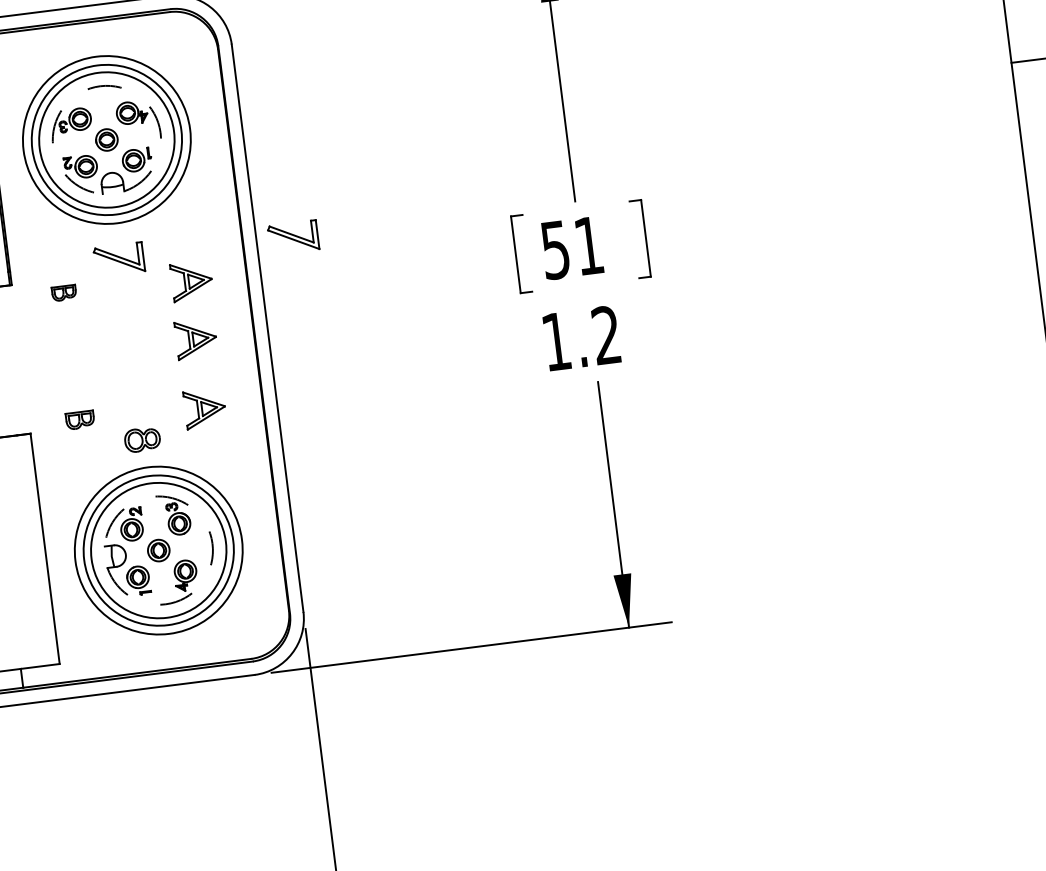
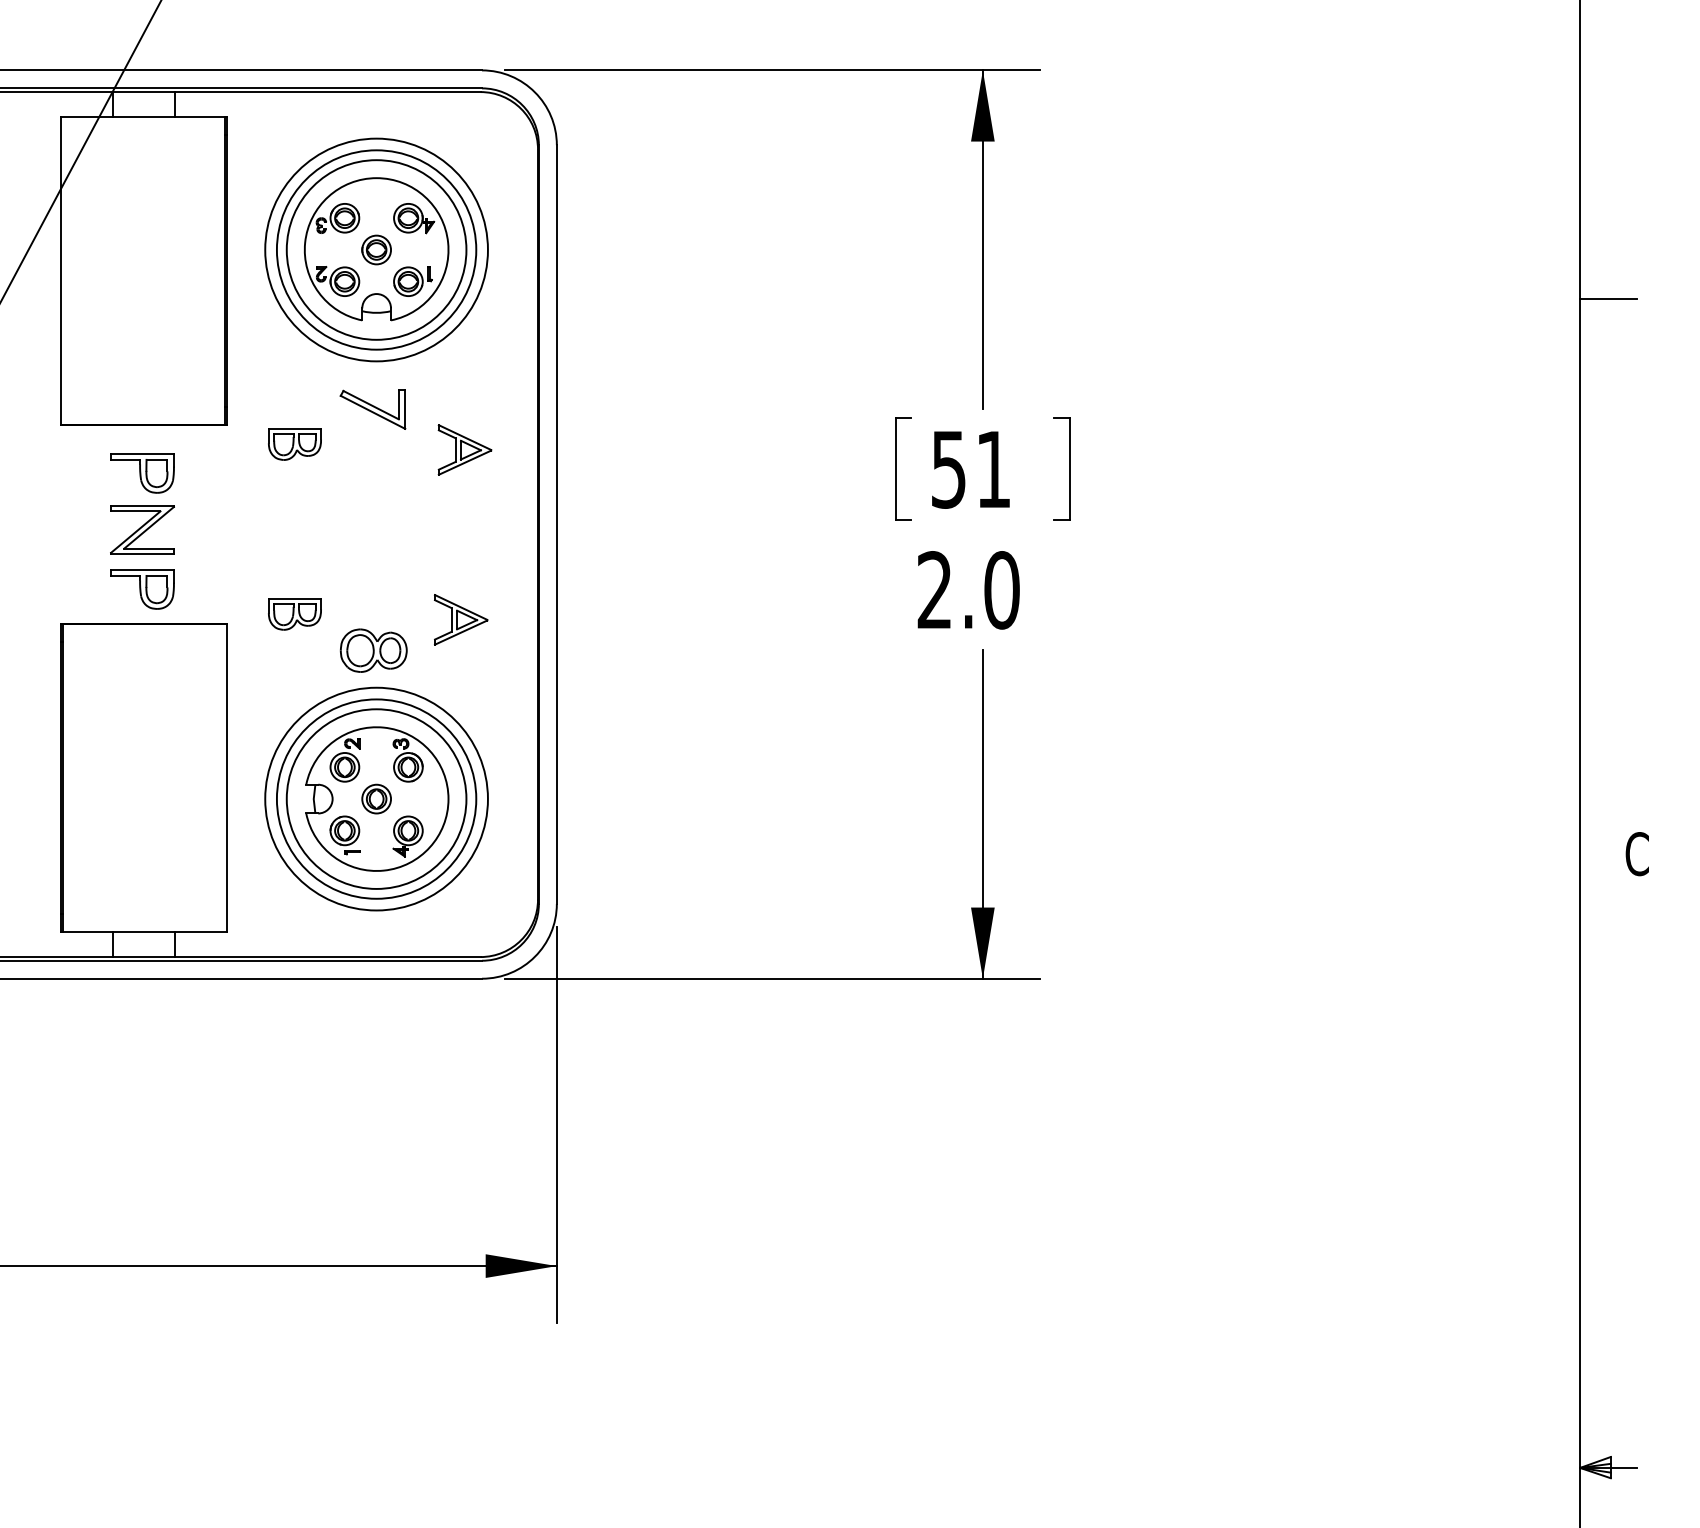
arc: (100, 86) -> (376, 178), dashed -> solid
part: (293, 237) -> (605, 409), removed
part: (63, 293) -> (294, 444), size x1.67
part: (196, 338) -> (461, 526), removed
text: (581, 338) -> (968, 590), 1.2 -> 2.0
part: (79, 420) -> (294, 614), size x1.43
part: (142, 439) -> (373, 650), size x1.43
arc: (212, 544) -> (448, 799), dashed -> solid

